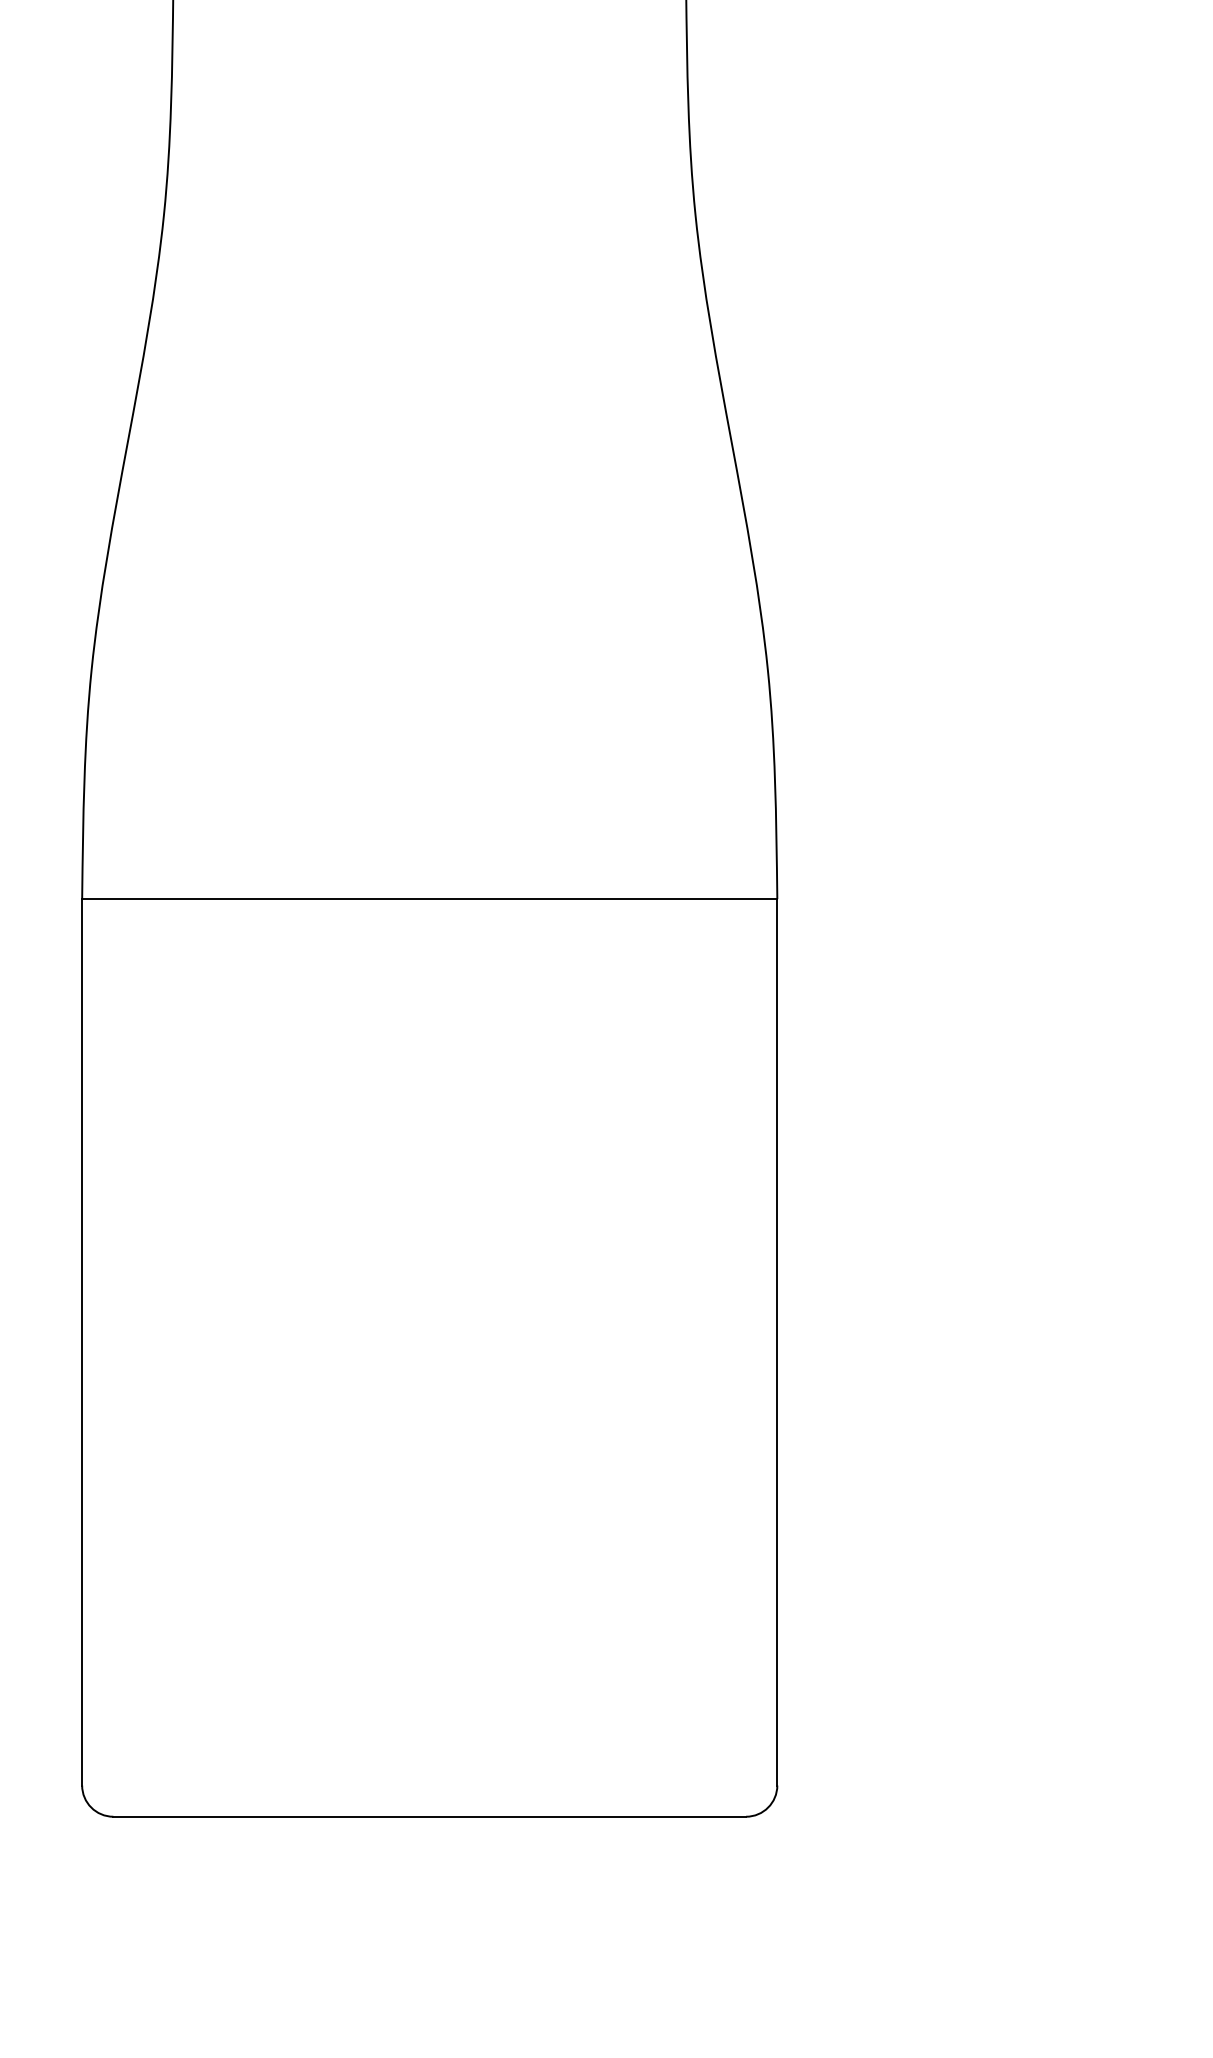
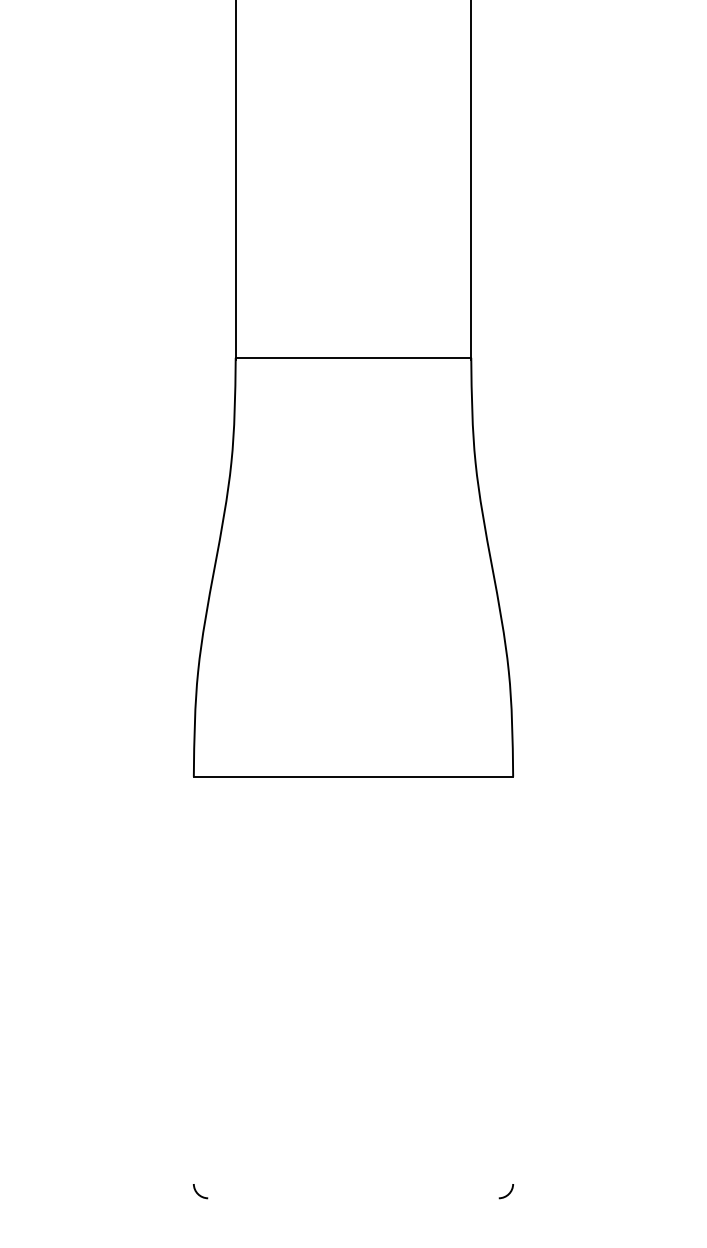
line: (81, 1340) -> (193, 979), removed
line: (778, 1340) -> (513, 979), removed
line: (429, 1817) -> (353, 1198), removed

